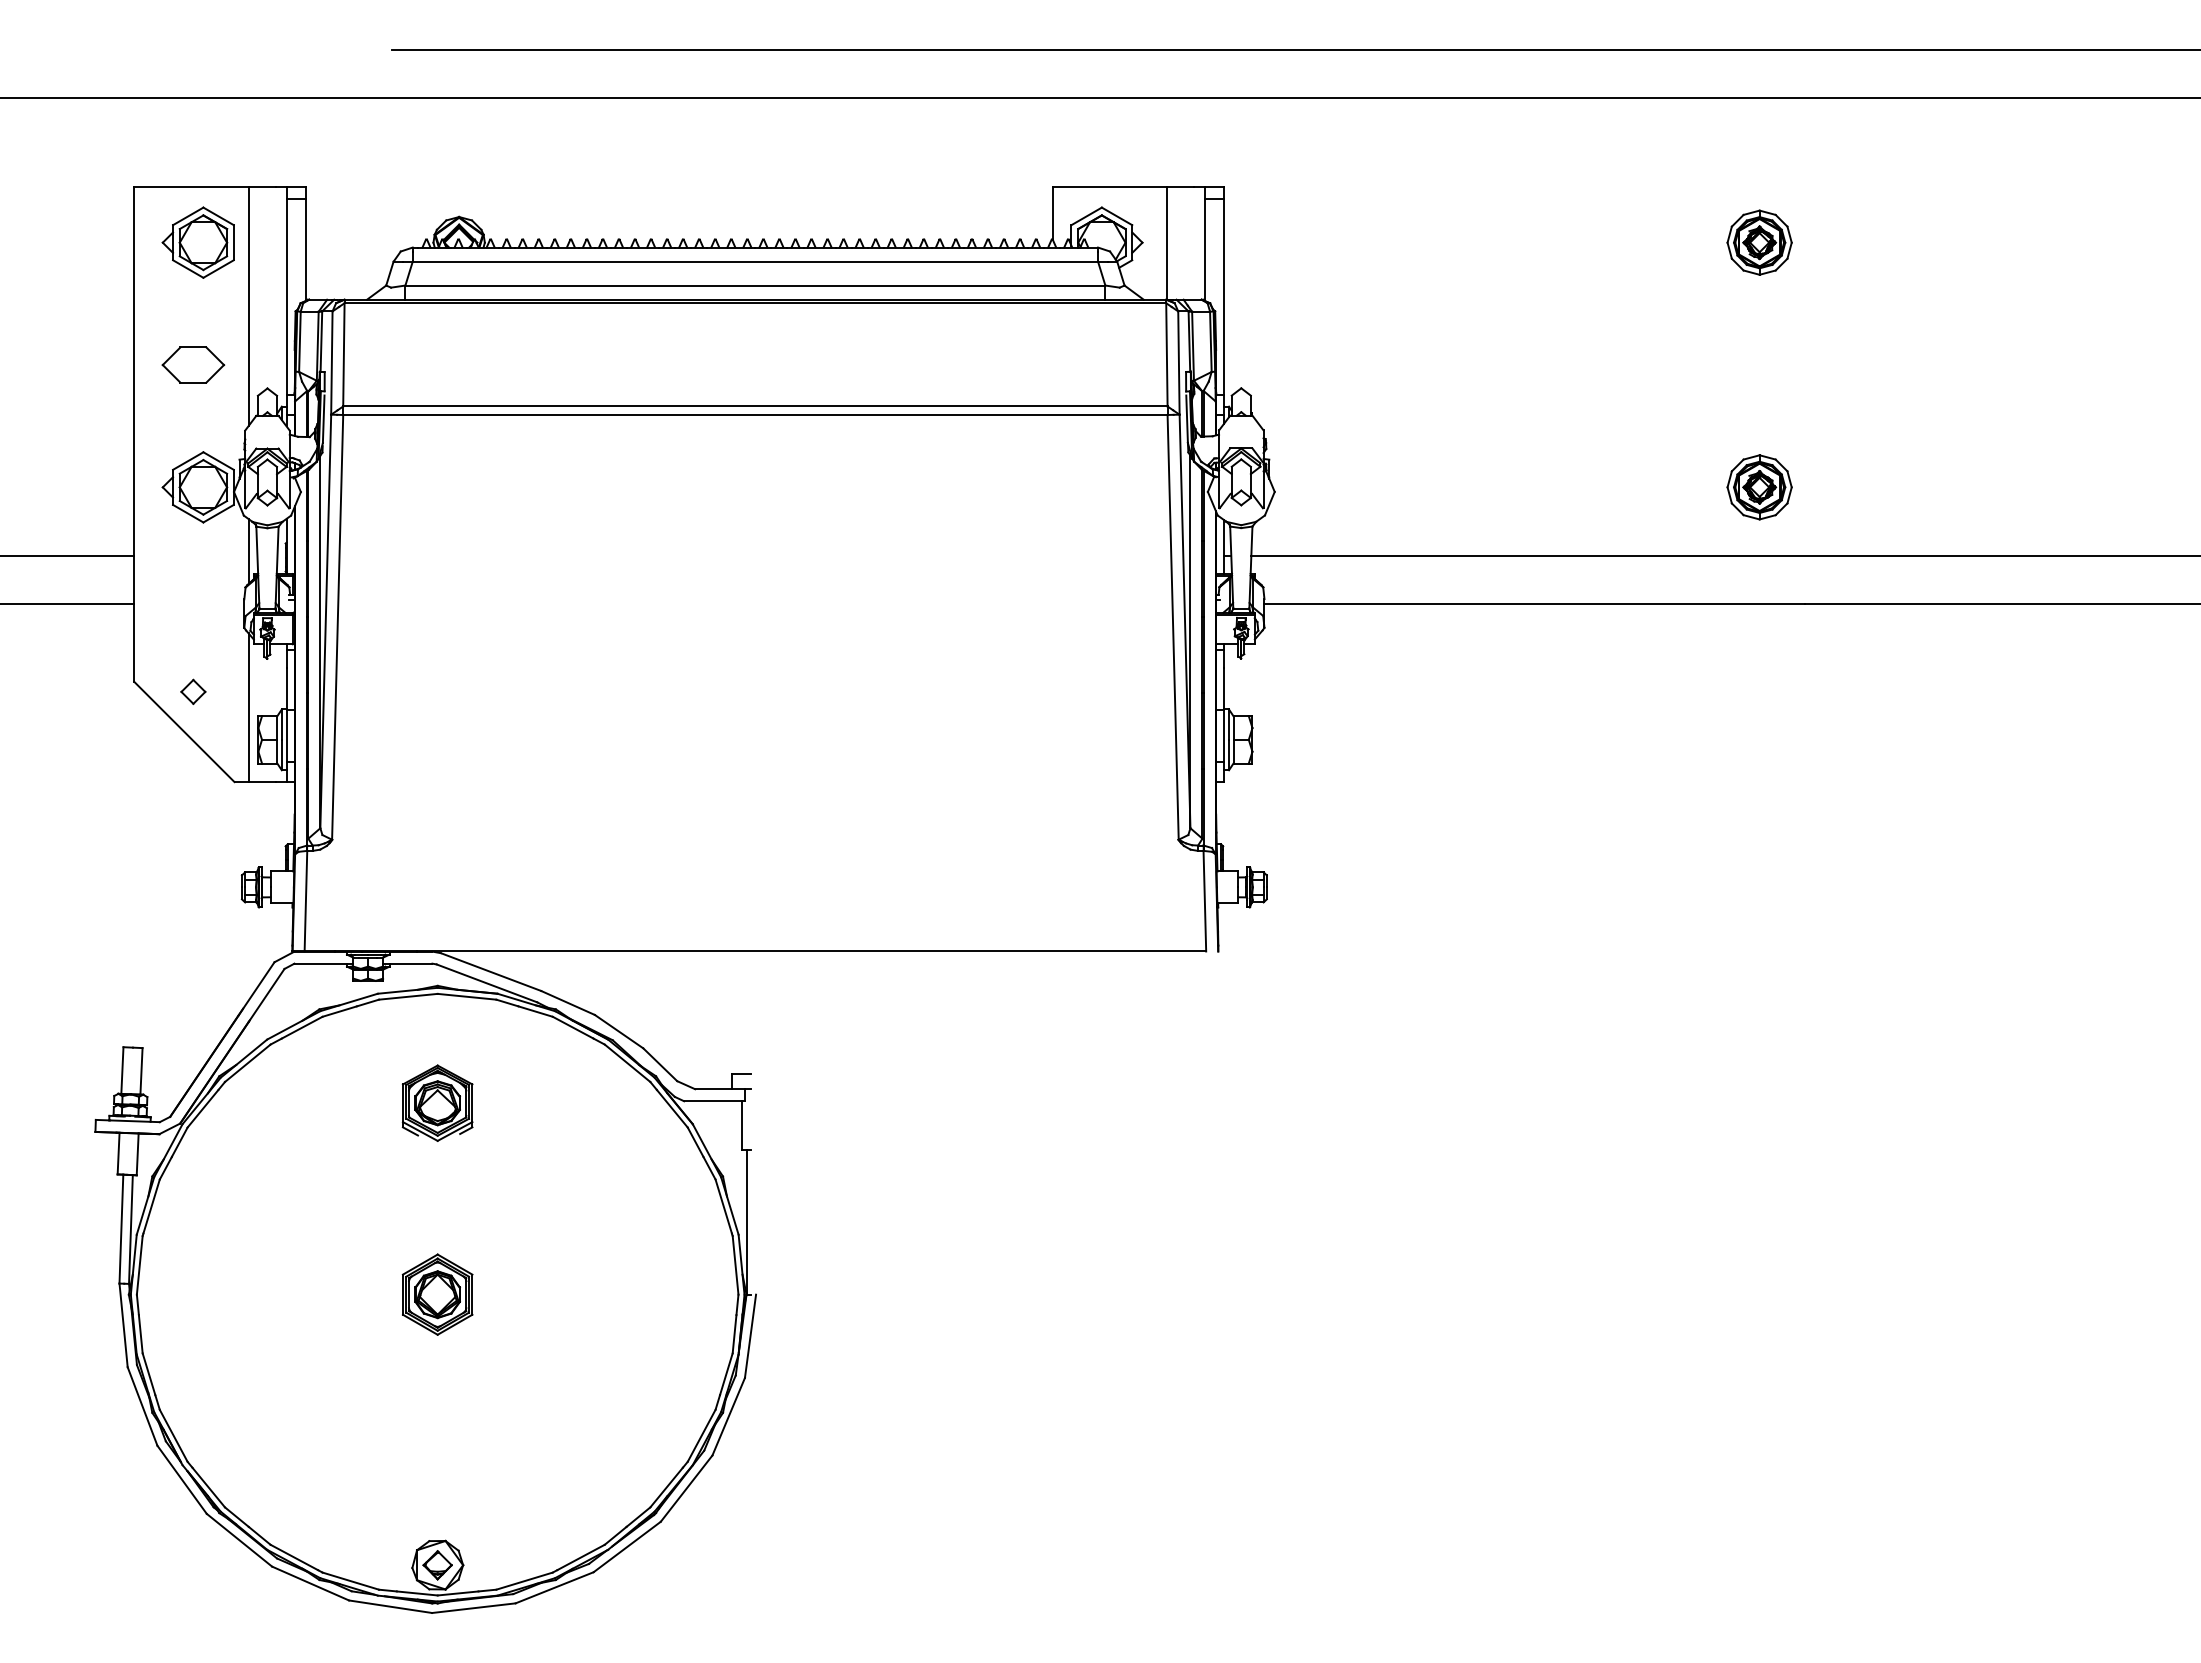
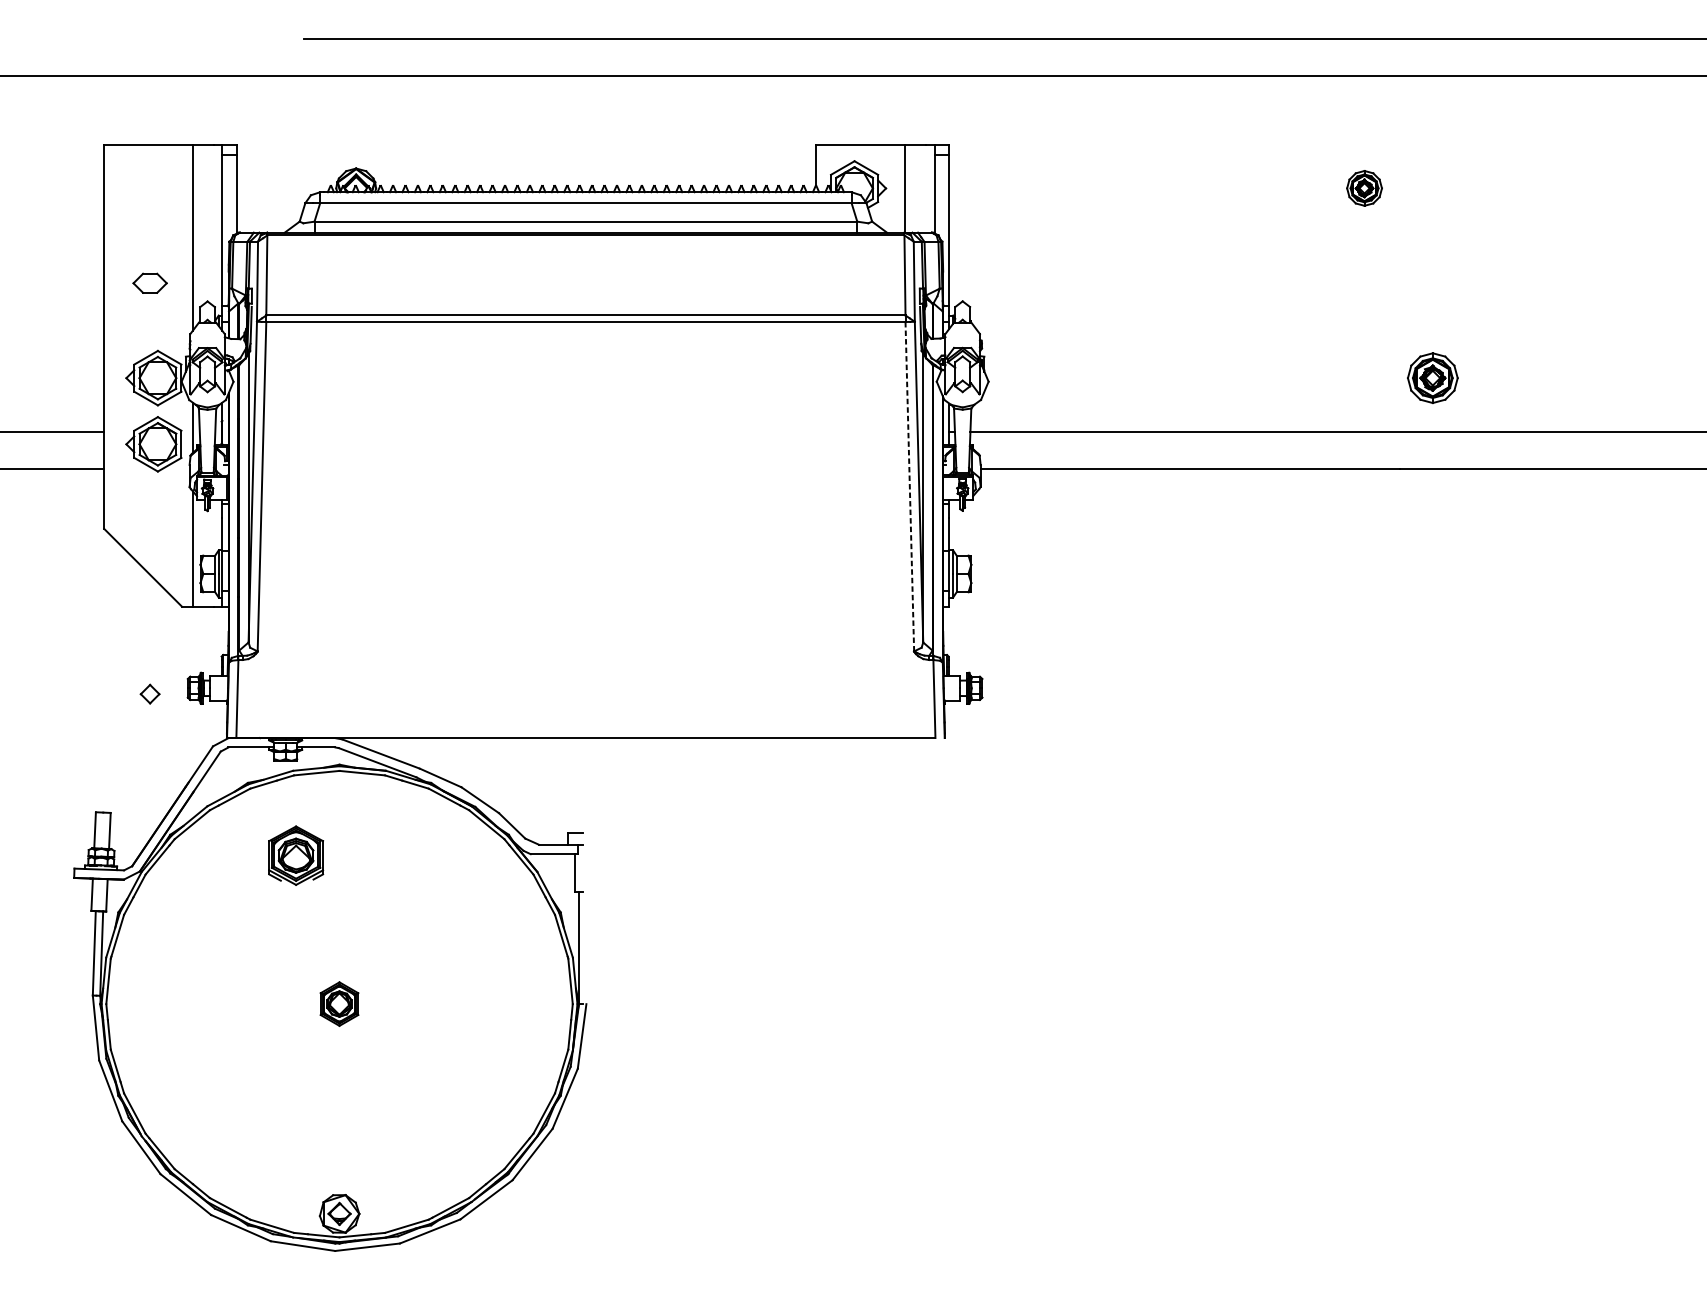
part: (197, 242) -> (153, 444), moved
part: (1759, 242) -> (1364, 188), size x0.7
part: (193, 364) -> (150, 282), size x0.7
part: (1759, 487) -> (1432, 378), moved
line: (1173, 627) -> (910, 486), solid -> dashed
part: (193, 691) -> (150, 693), moved
part: (437, 1102) -> (295, 855), moved
part: (437, 1294) -> (339, 1004), size x0.7

